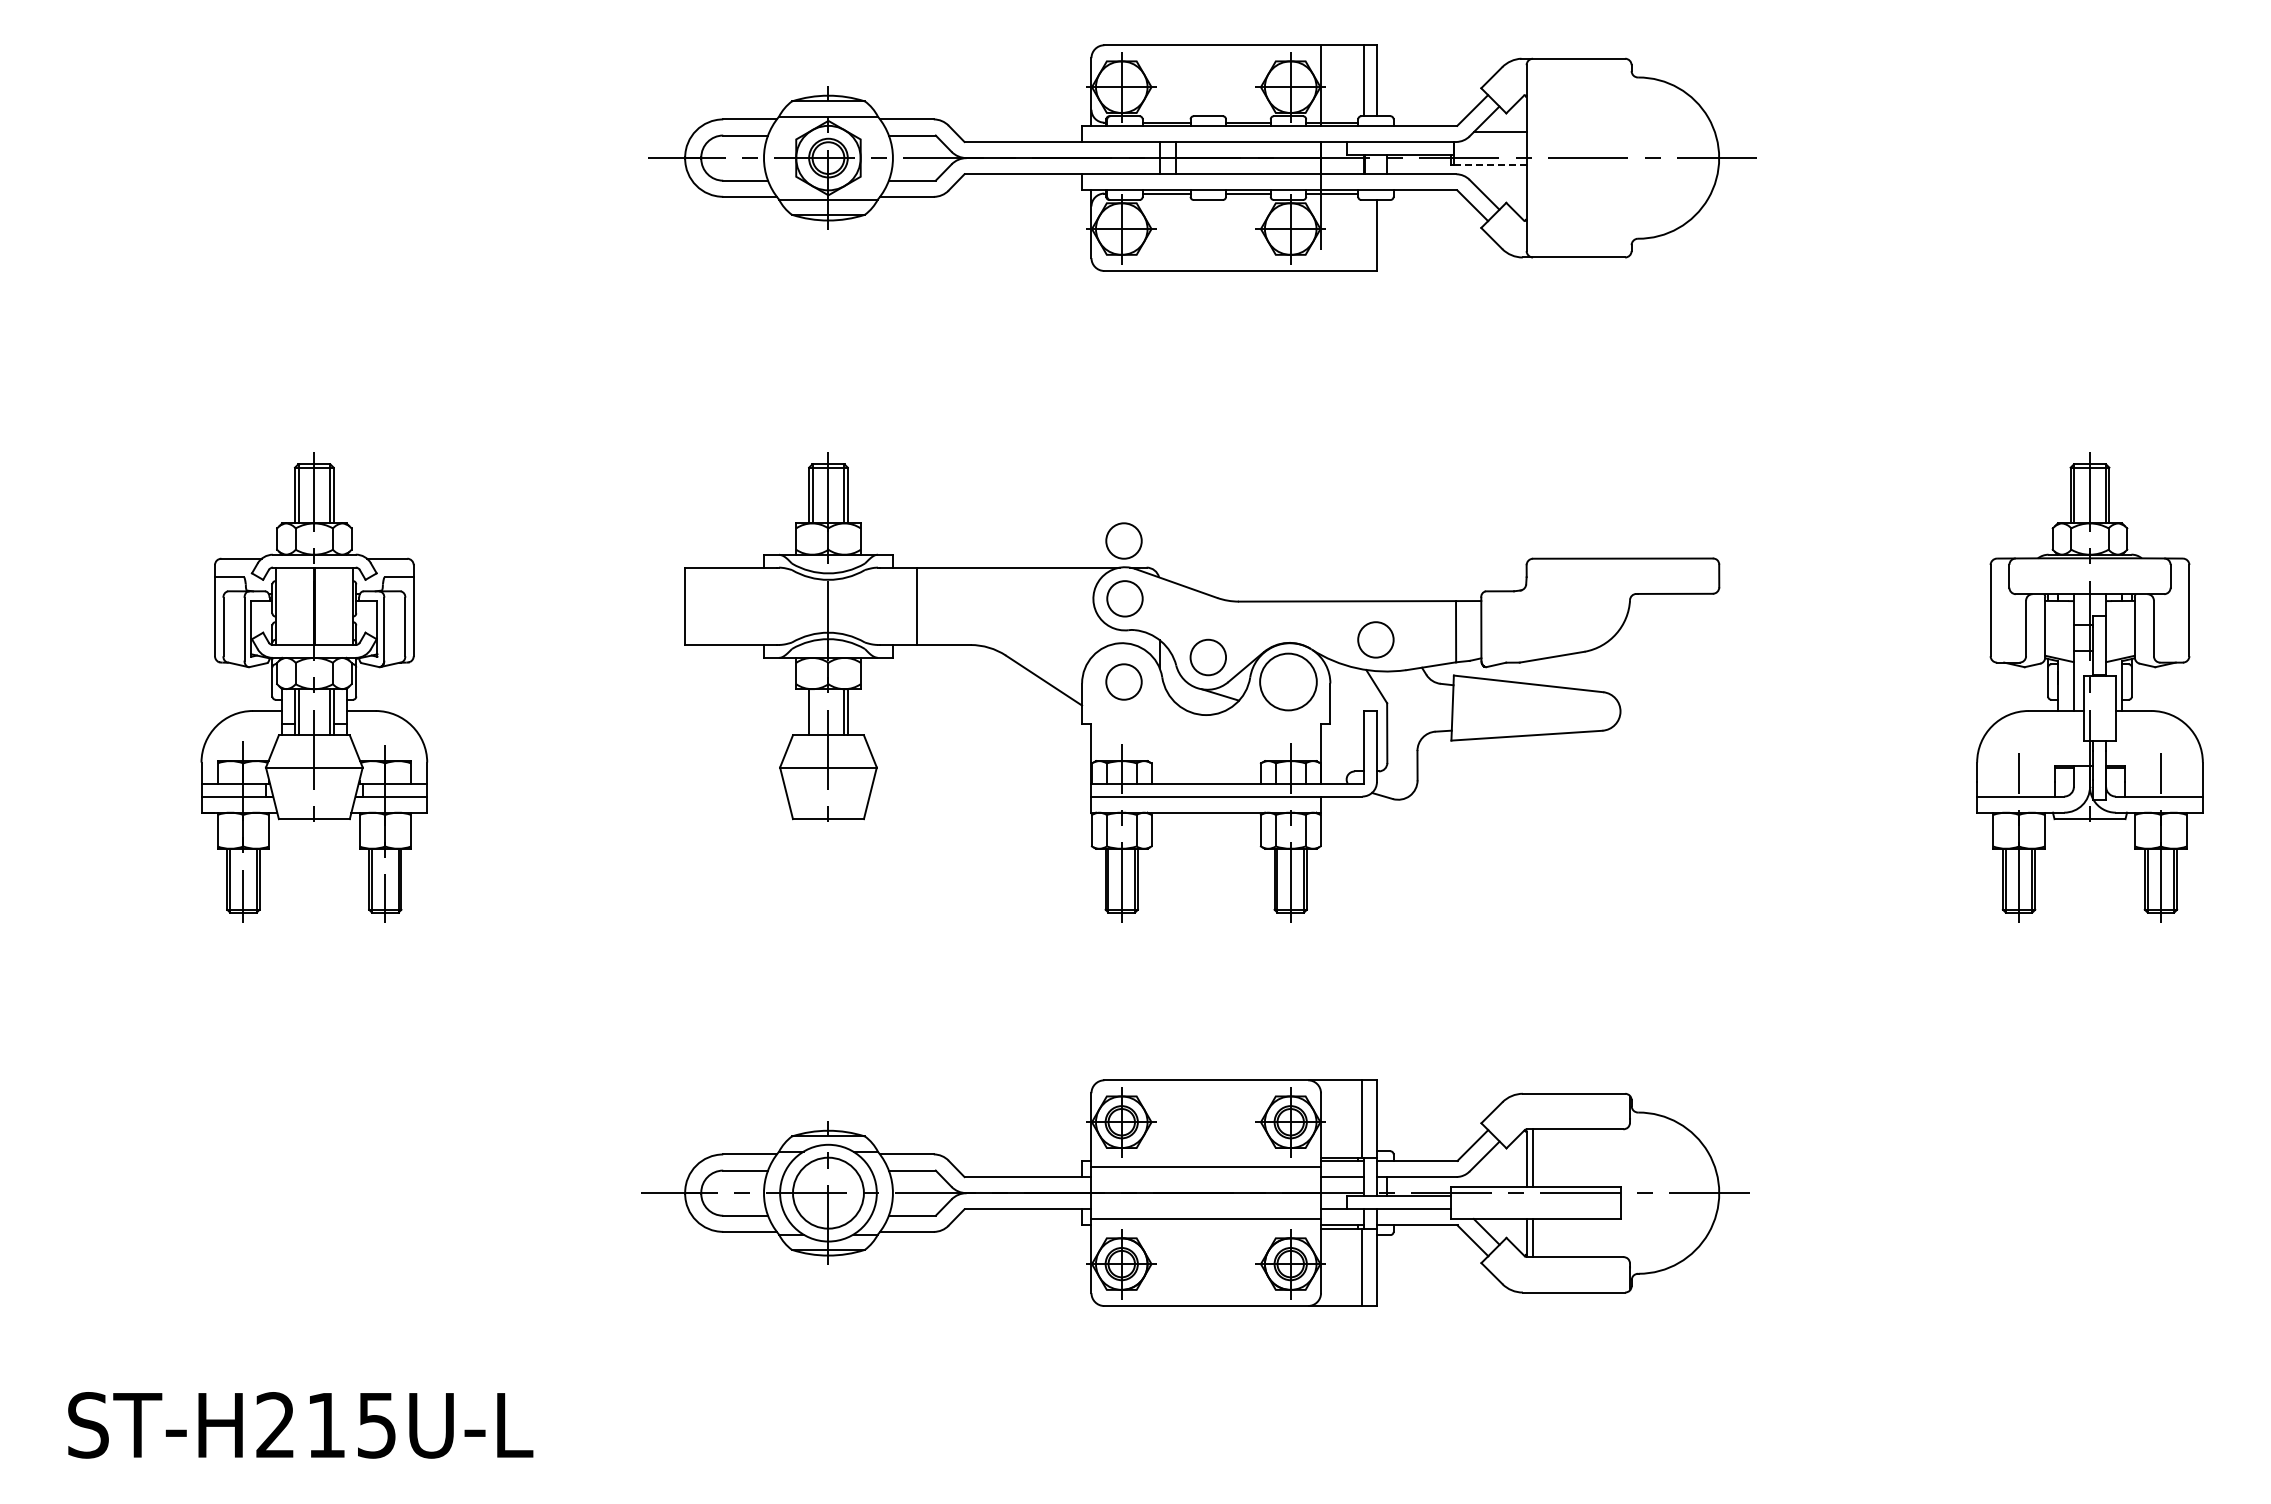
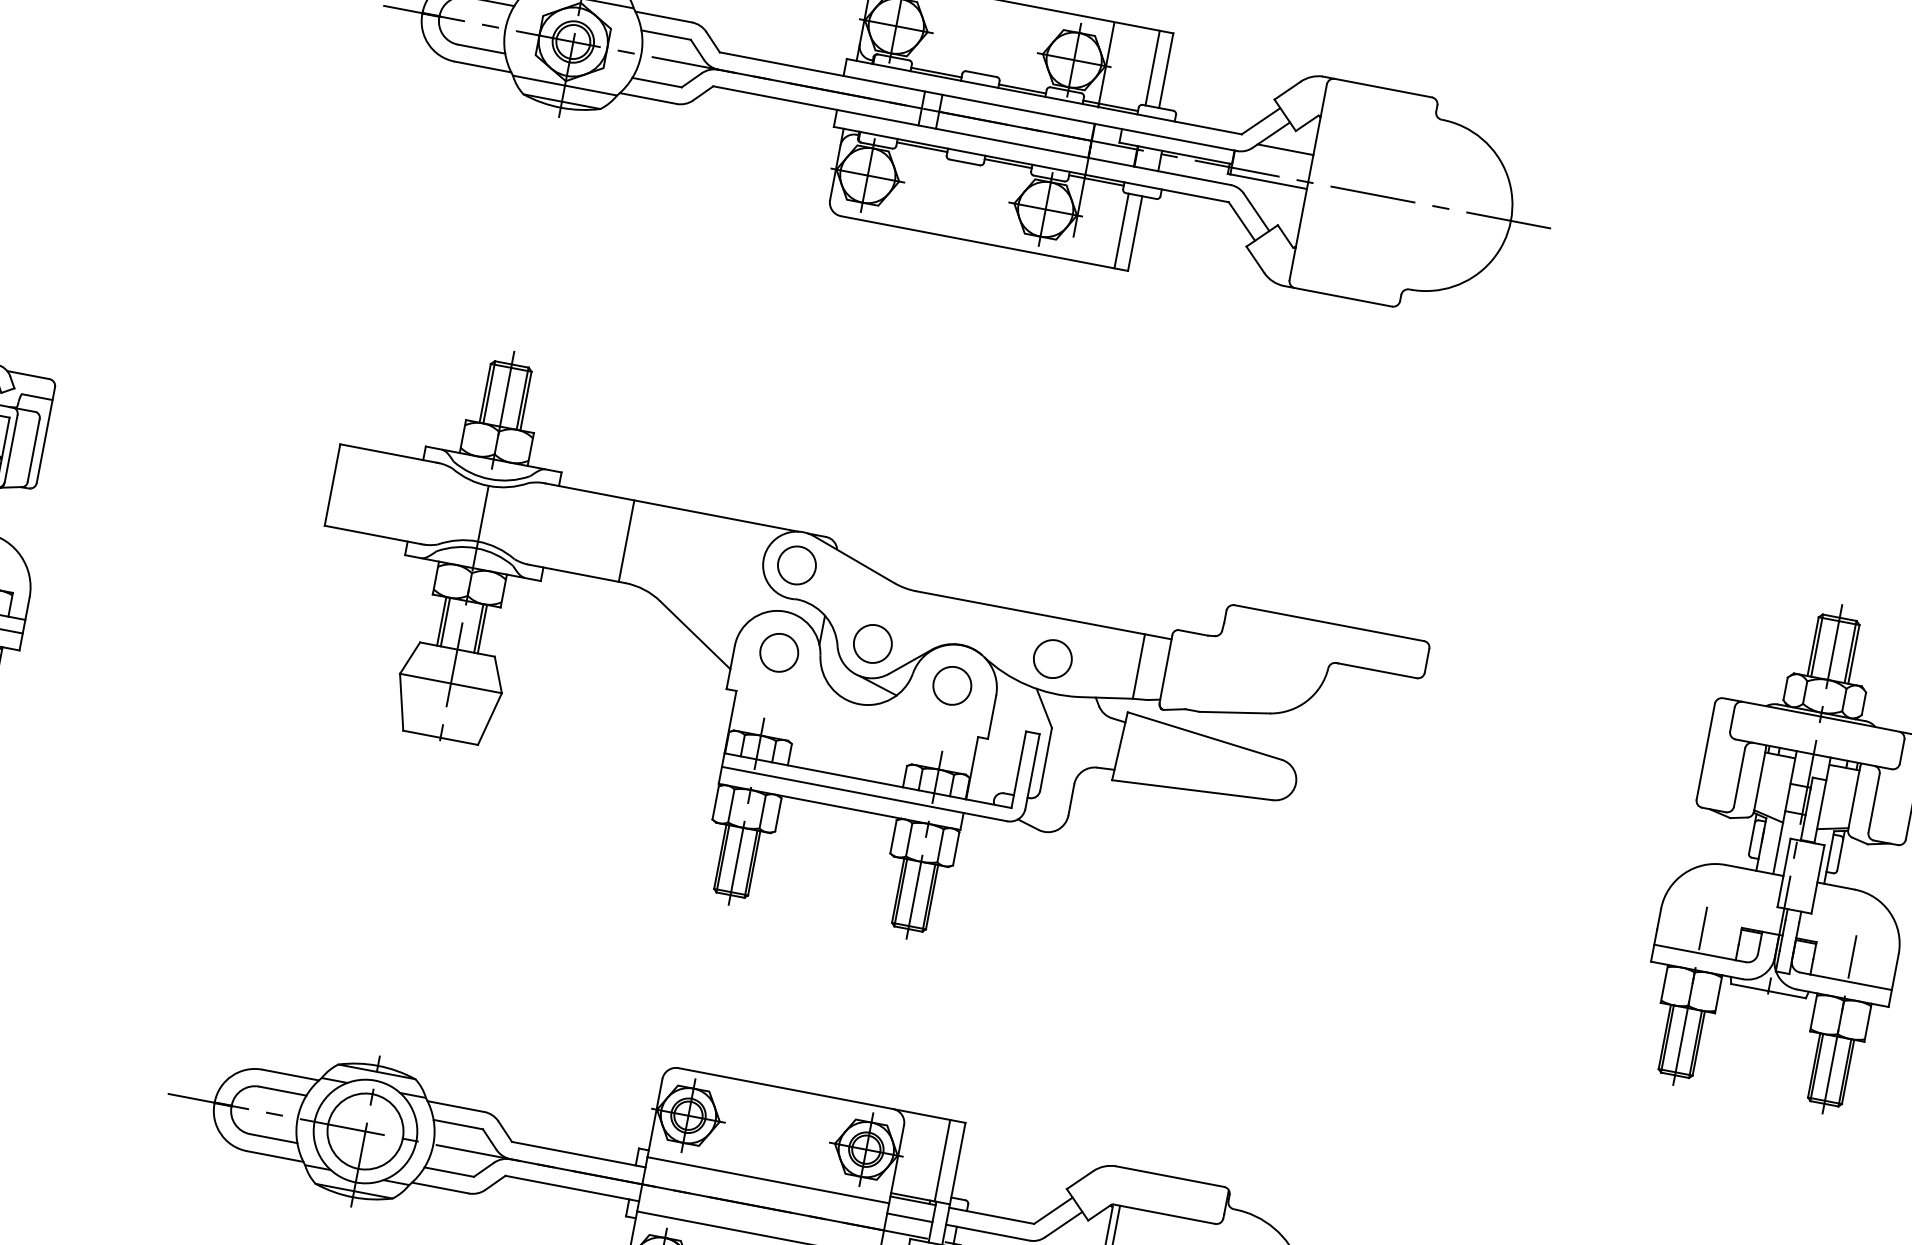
line: (1490, 164) -> (1268, 181), dashed -> solid
line: (1364, 235) -> (1122, 231), added
circle: (1123, 540) -> (807, 503), removed
line: (916, 606) -> (626, 541), moved
circle: (1288, 681) -> (952, 685), size x0.62
line: (812, 712) -> (445, 622), added

